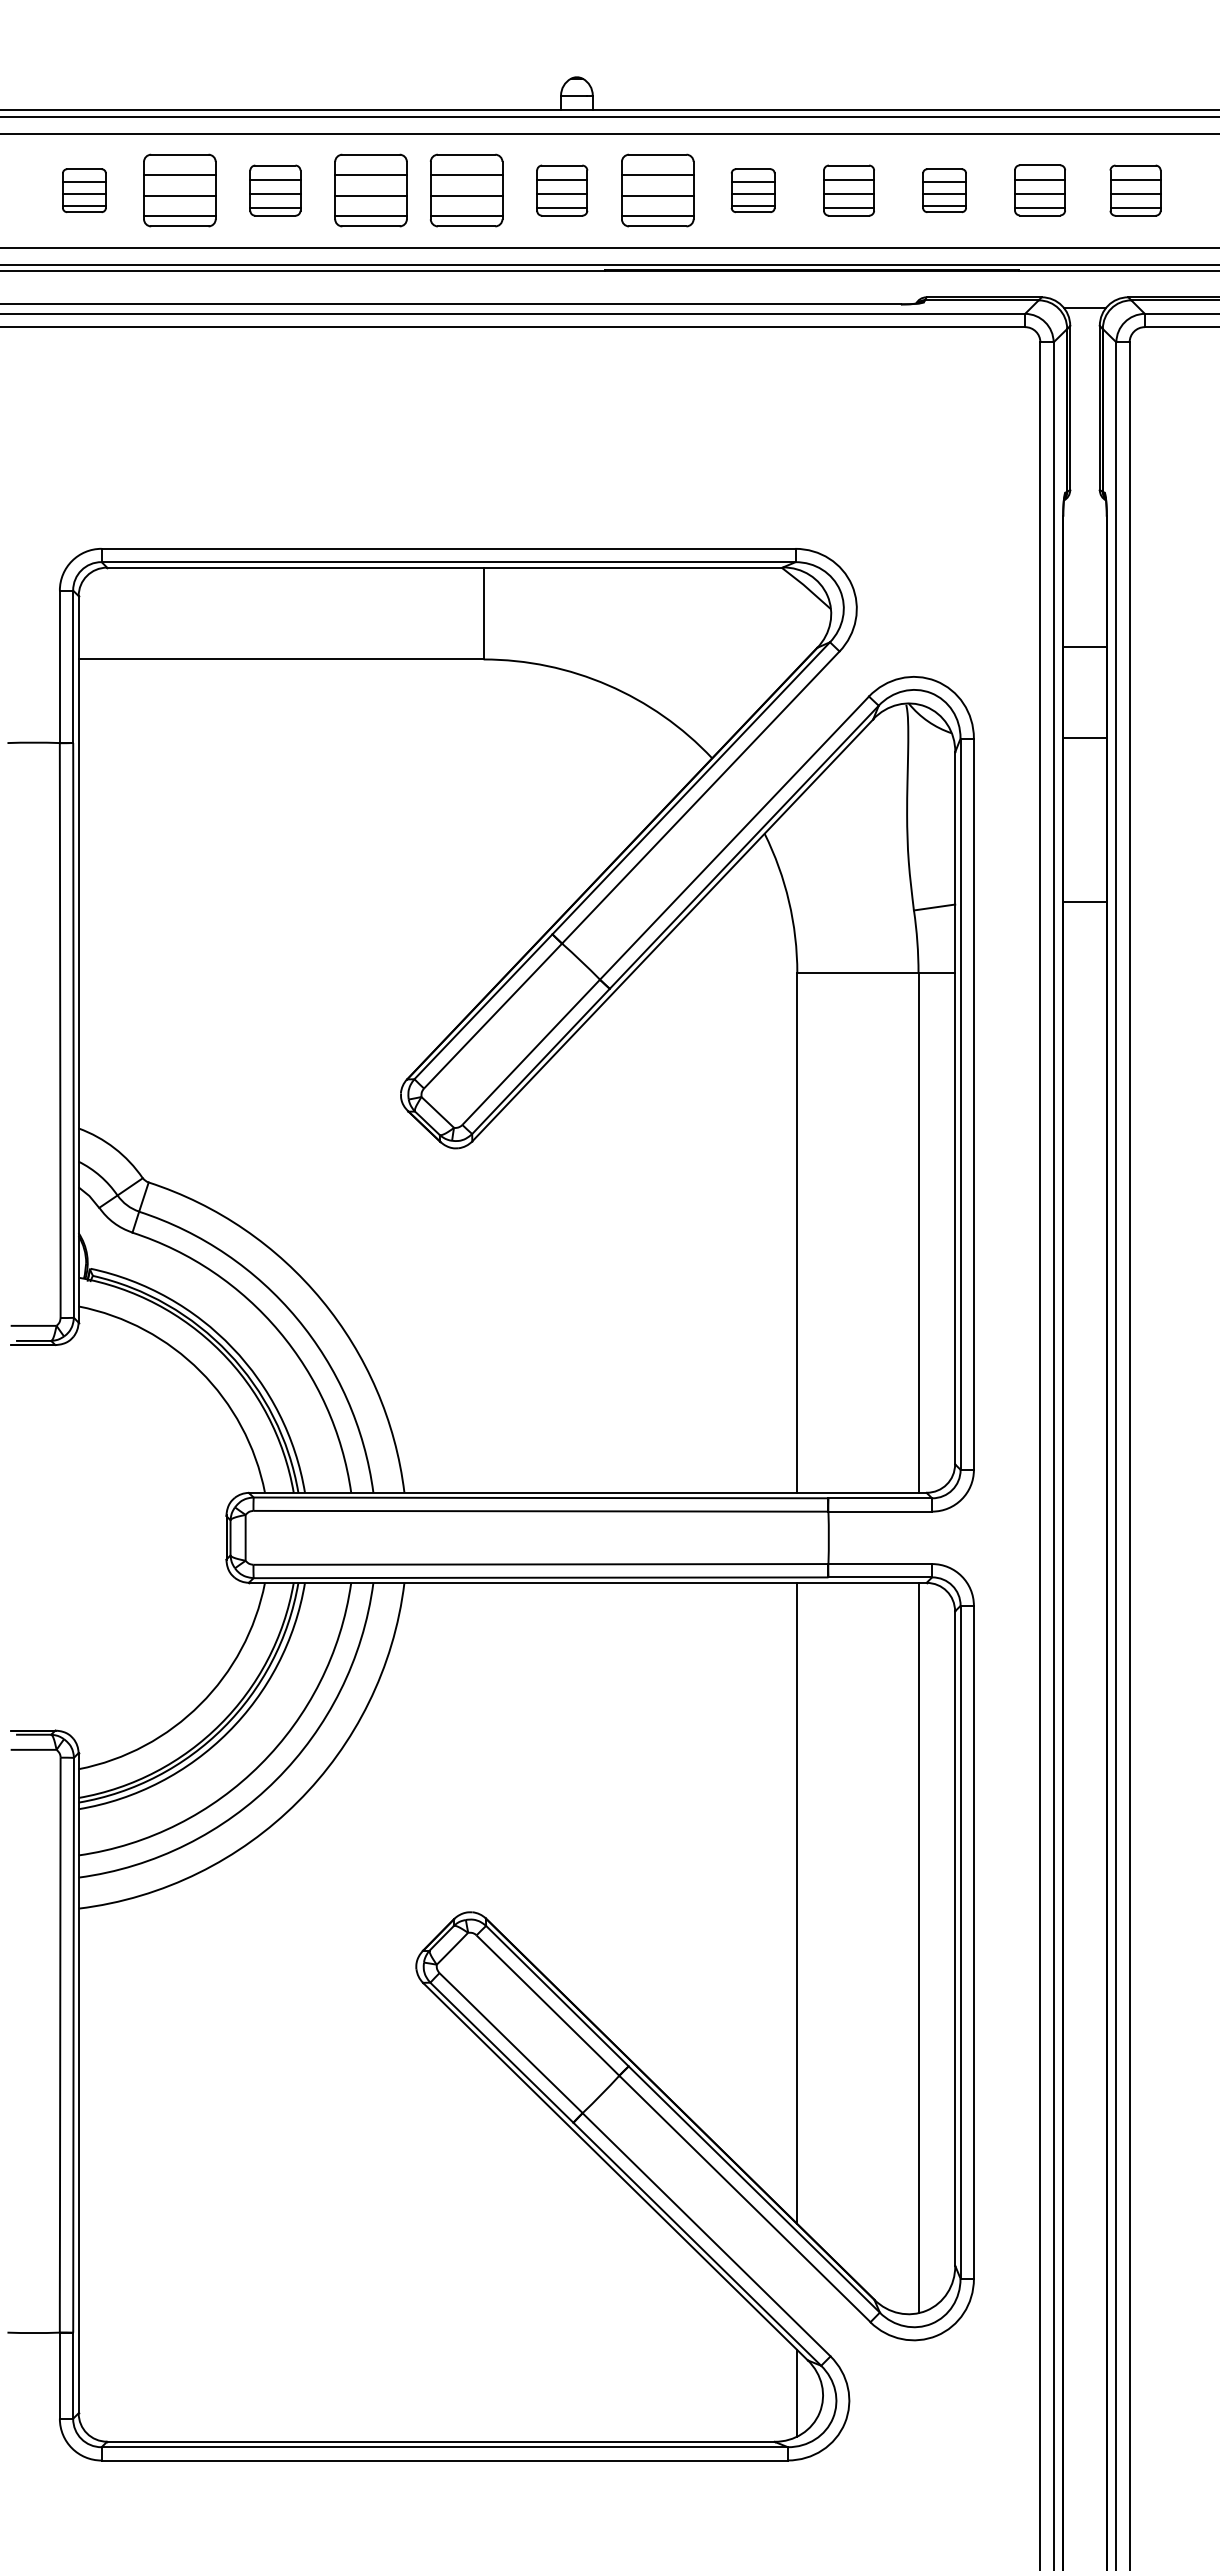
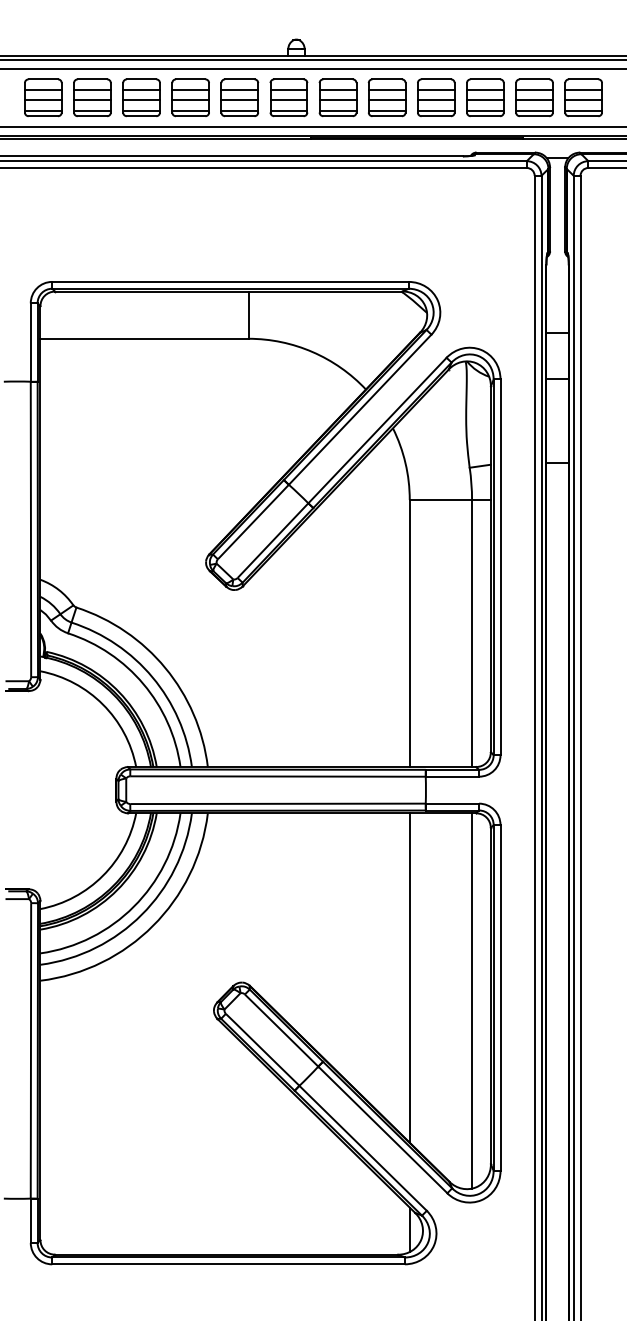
part: (84, 189) -> (43, 97), size x1.67
part: (275, 189) -> (141, 97), size x1.43
part: (561, 189) -> (288, 97), size x1.43
part: (752, 189) -> (386, 97), size x1.67
part: (849, 189) -> (436, 97), size x1.43
part: (944, 189) -> (485, 97), size x1.67
part: (1040, 189) -> (534, 97), size x1.43
part: (1135, 189) -> (583, 97), size x1.43

